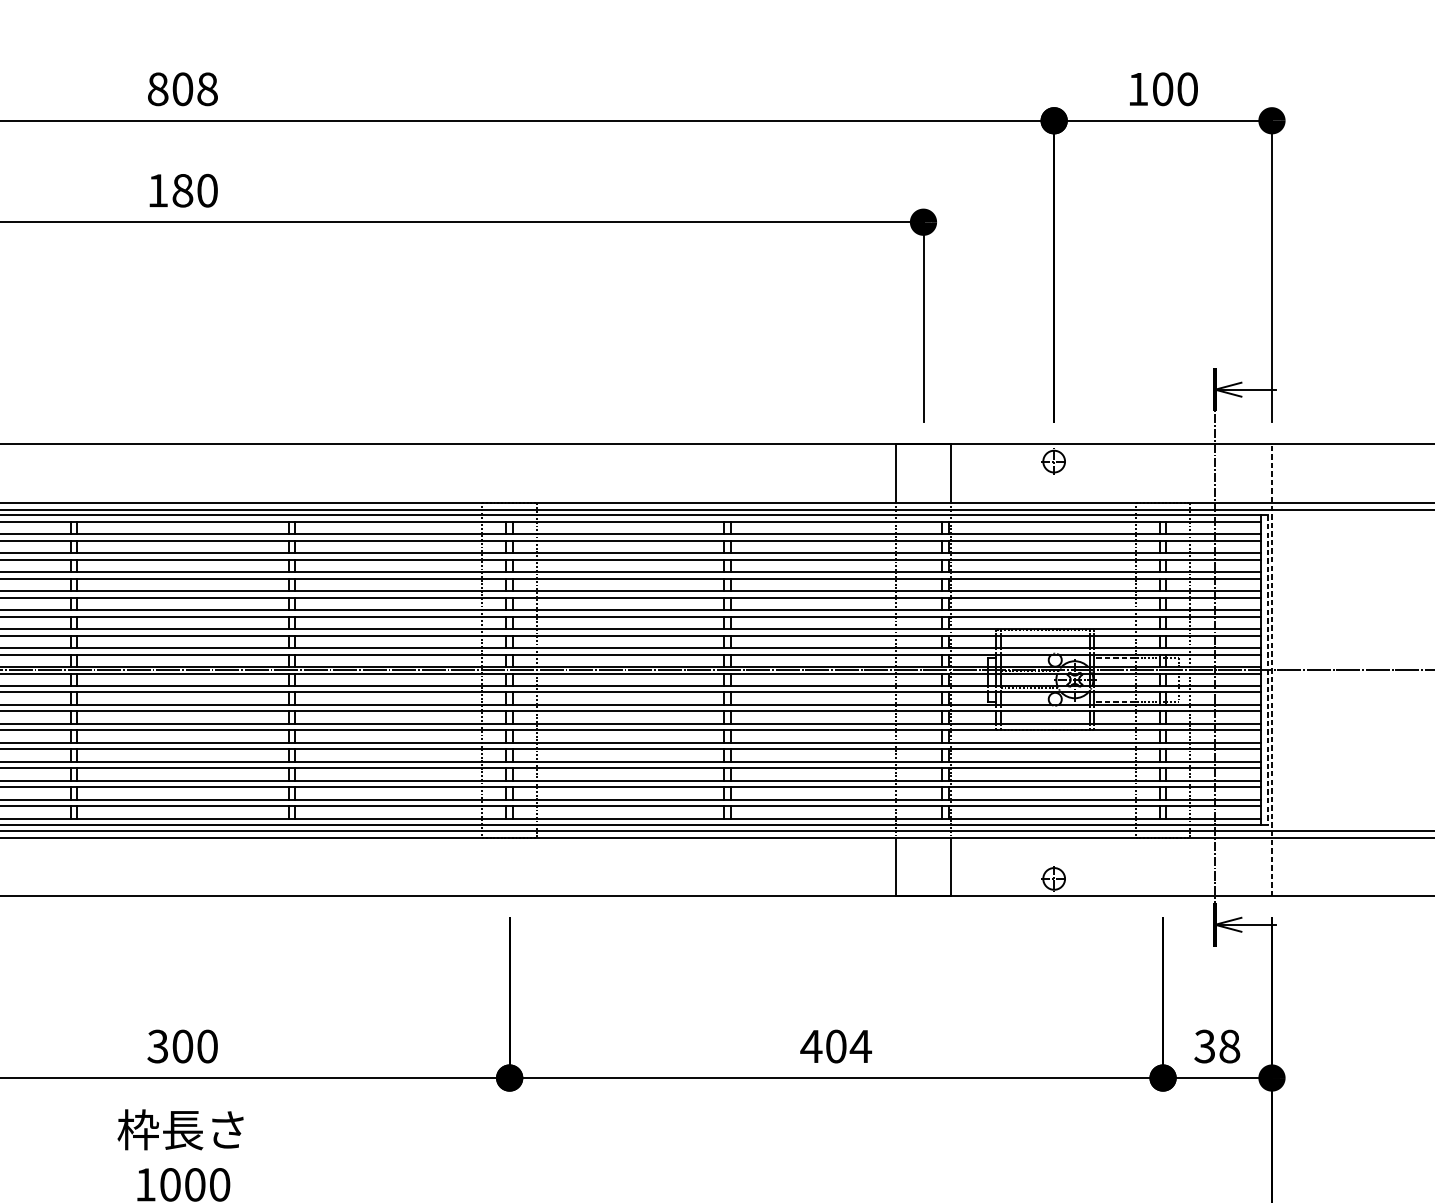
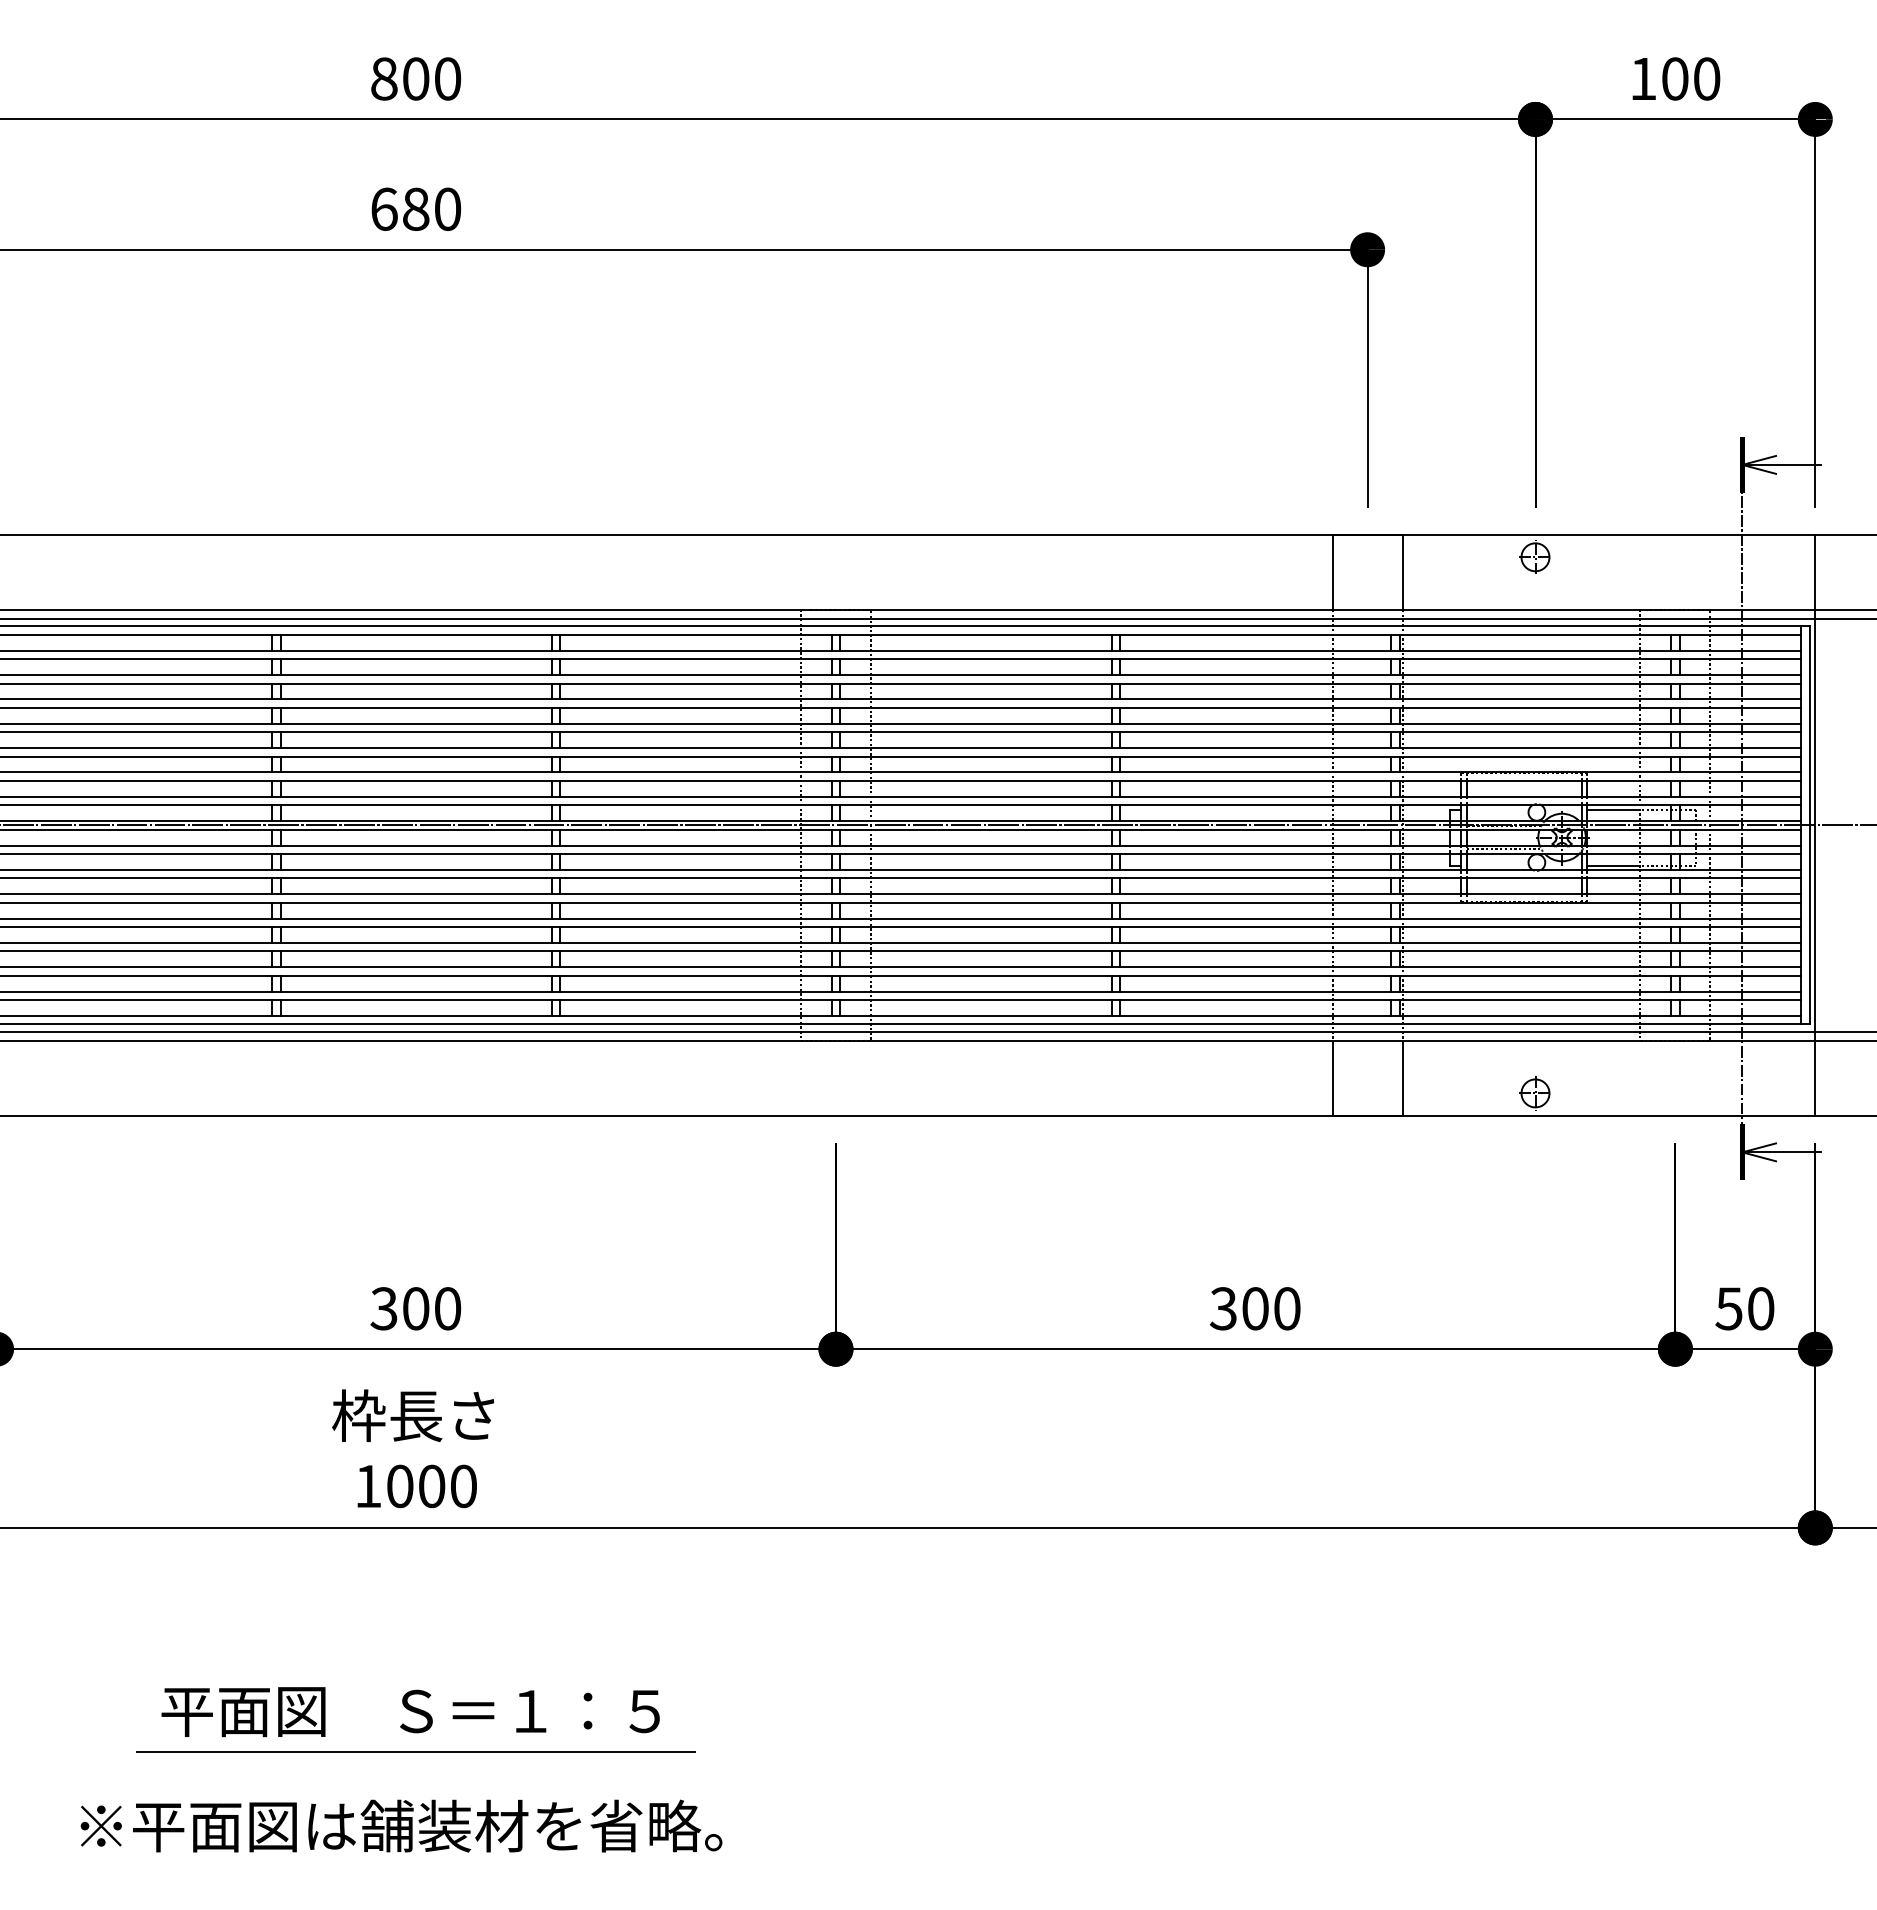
text: (207, 88) -> (447, 78), 808 -> 800
text: (158, 190) -> (384, 208), 180 -> 680
line: (1114, 657) -> (1613, 809), dashed -> solid
line: (1272, 669) -> (1815, 824), dashed -> solid
line: (1267, 670) -> (1809, 825), dashed -> solid
line: (1114, 701) -> (1613, 865), dashed -> solid
text: (836, 1046) -> (1255, 1308), 404 -> 300
text: (1216, 1046) -> (1744, 1308), 38 -> 50

